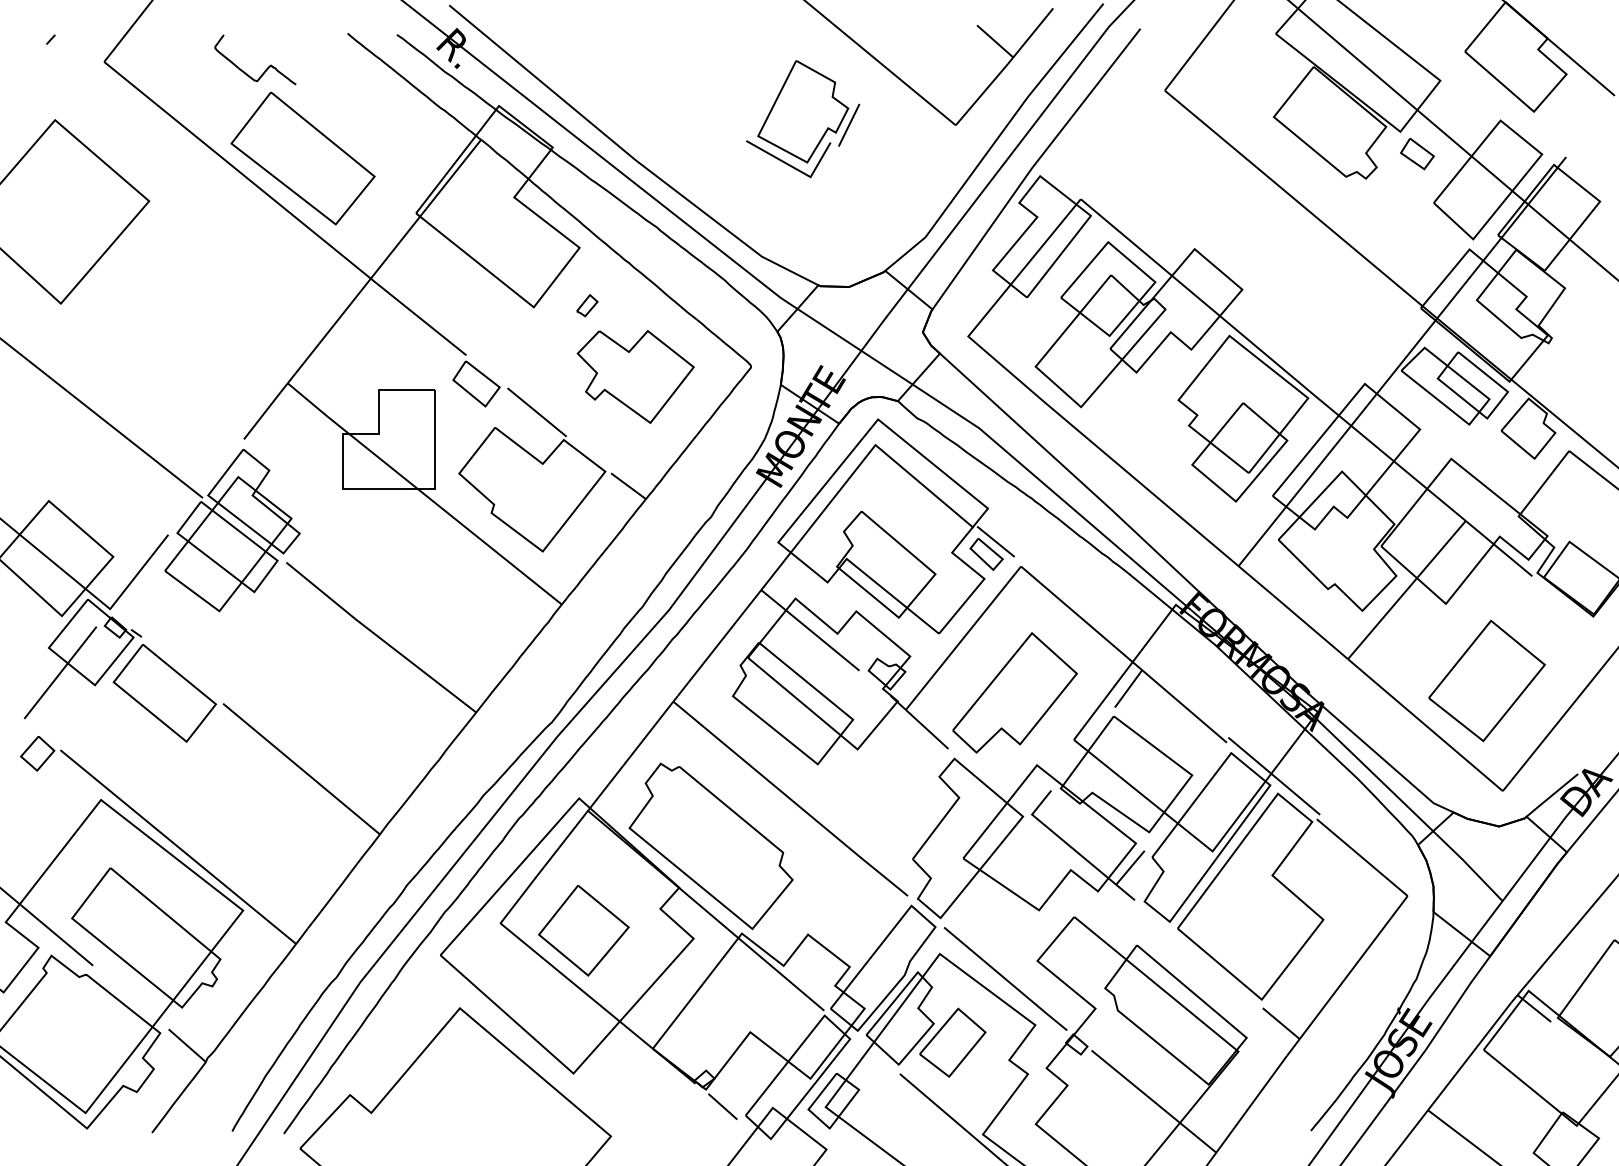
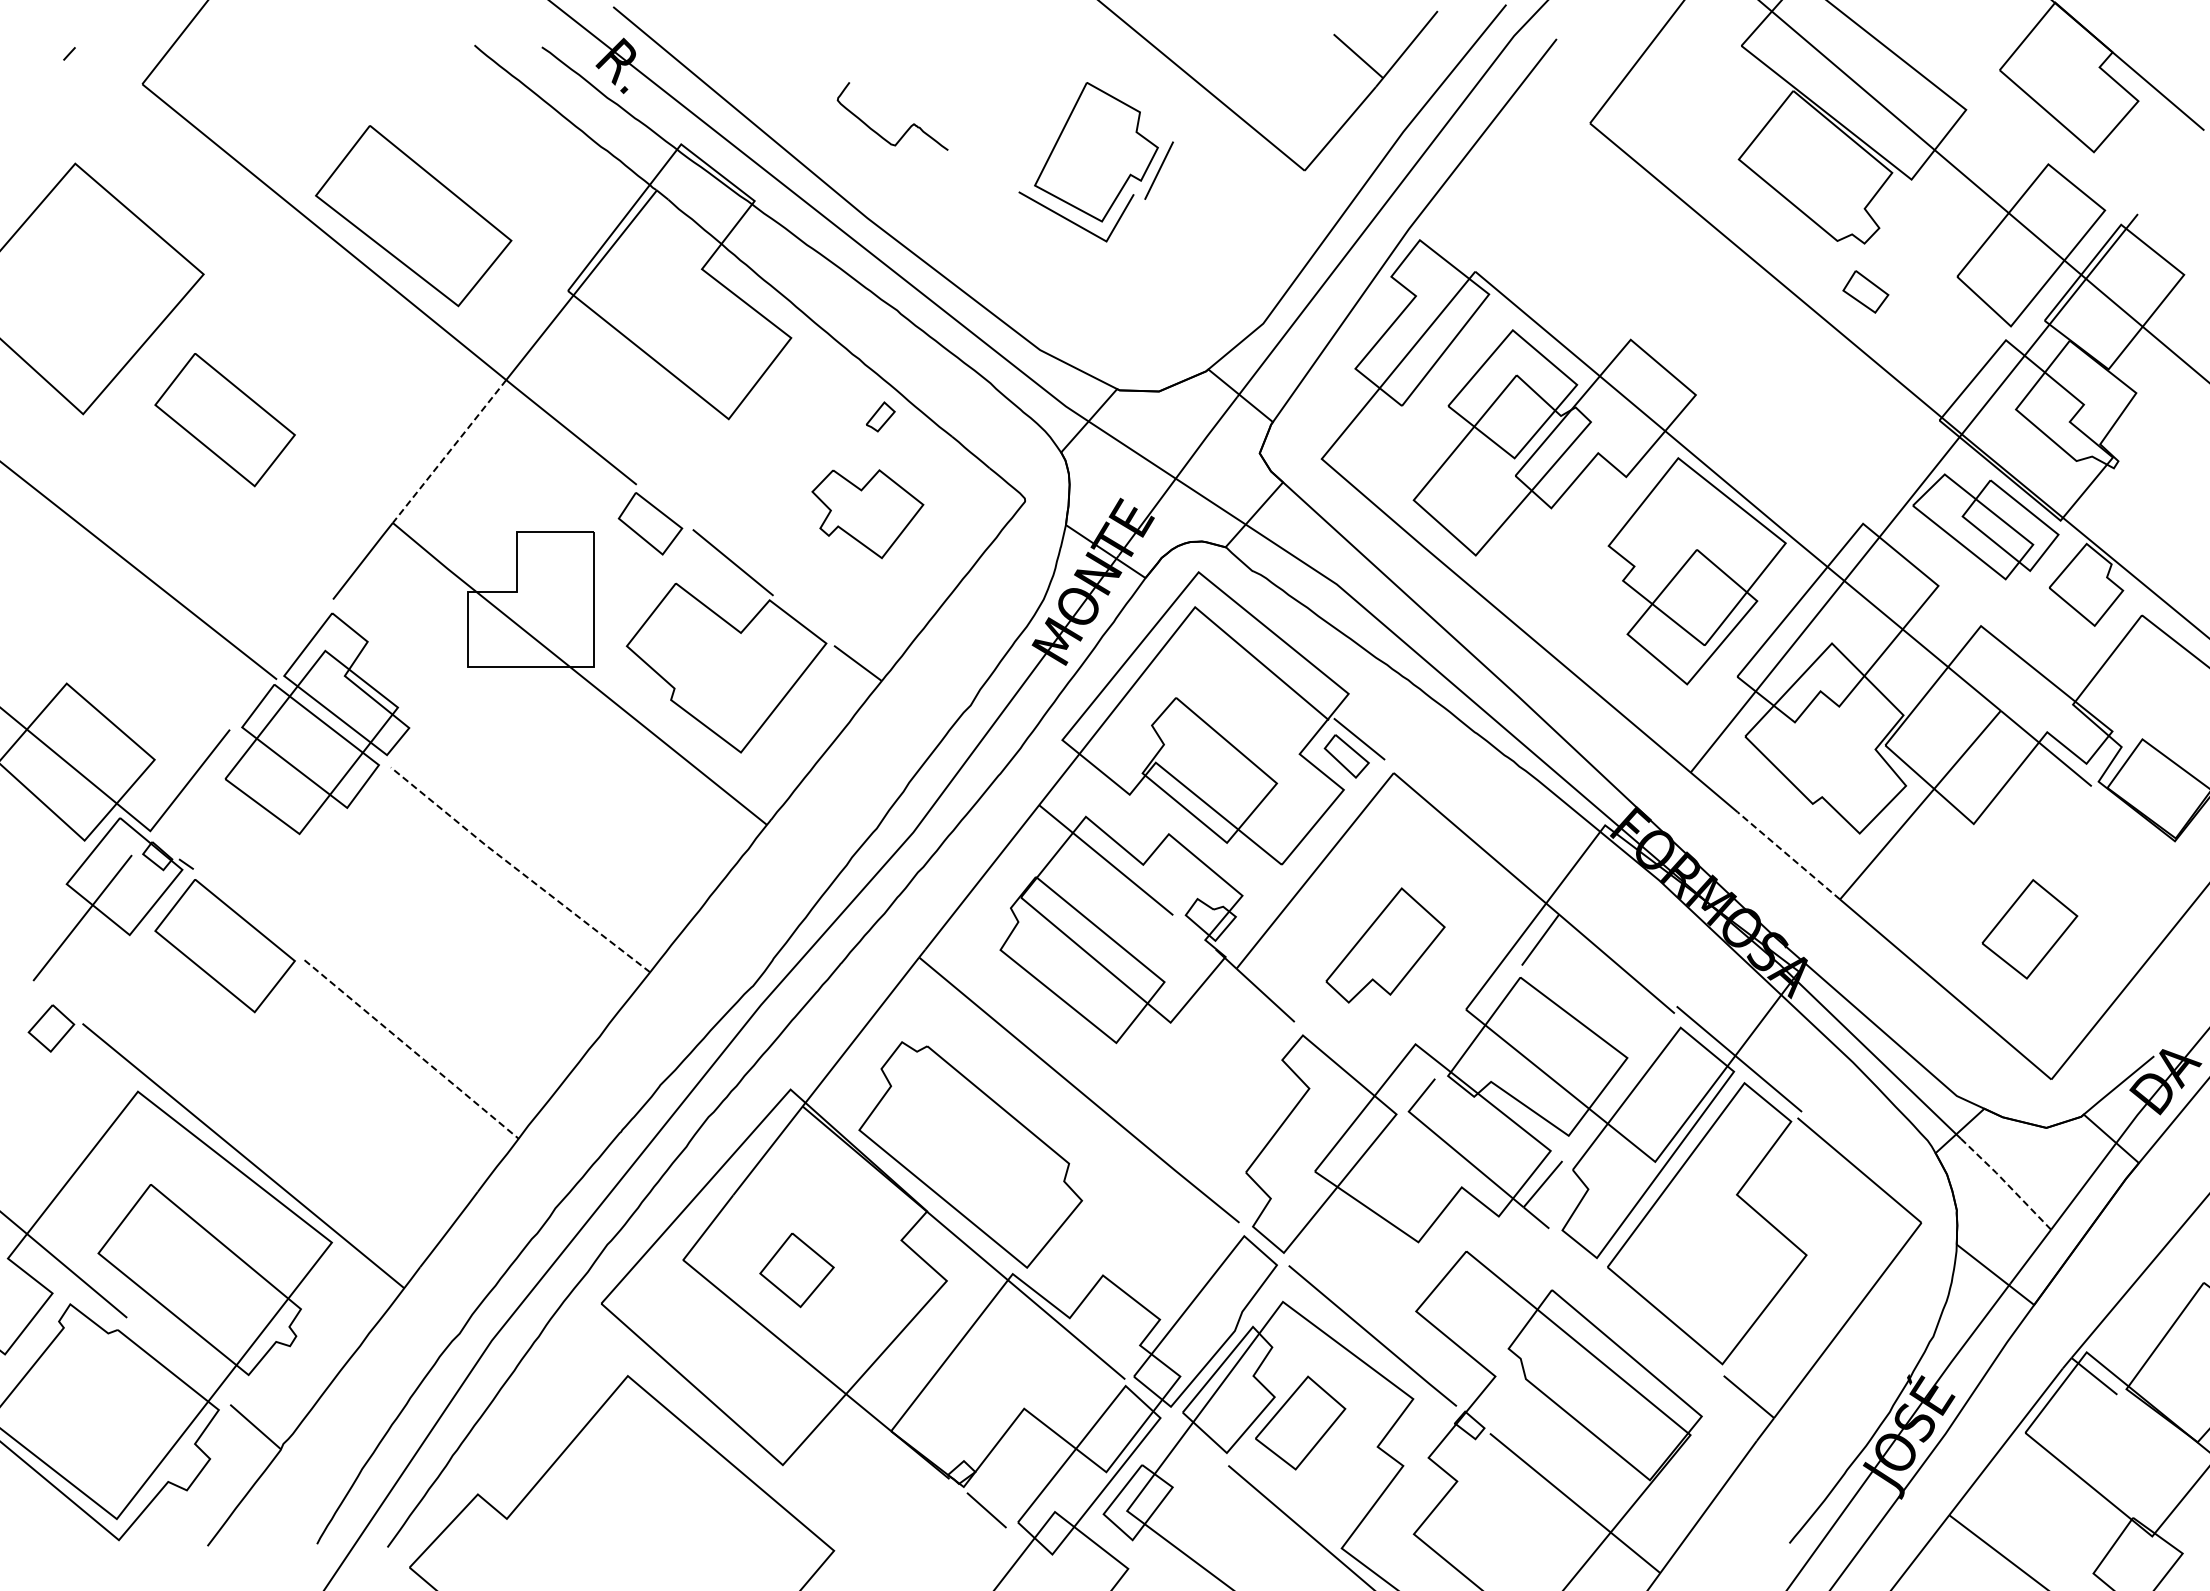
curve: (267, 67) -> (909, 126), moved
part: (1417, 153) -> (1865, 291), moved
part: (587, 305) -> (880, 416), moved
part: (164, 308) -> (224, 420), added
line: (329, 330) -> (449, 451), solid -> dashed
part: (635, 376) -> (867, 513), size x0.7
line: (1310, 626) -> (1788, 855), solid -> dashed
line: (379, 637) -> (518, 870), solid -> dashed
part: (1486, 681) -> (2029, 929), size x0.6
part: (1014, 692) -> (1385, 945), size x0.7
line: (302, 769) -> (412, 1049), solid -> dashed
line: (1469, 867) -> (2006, 1183), solid -> dashed
part: (583, 930) -> (796, 1270), size x0.6

